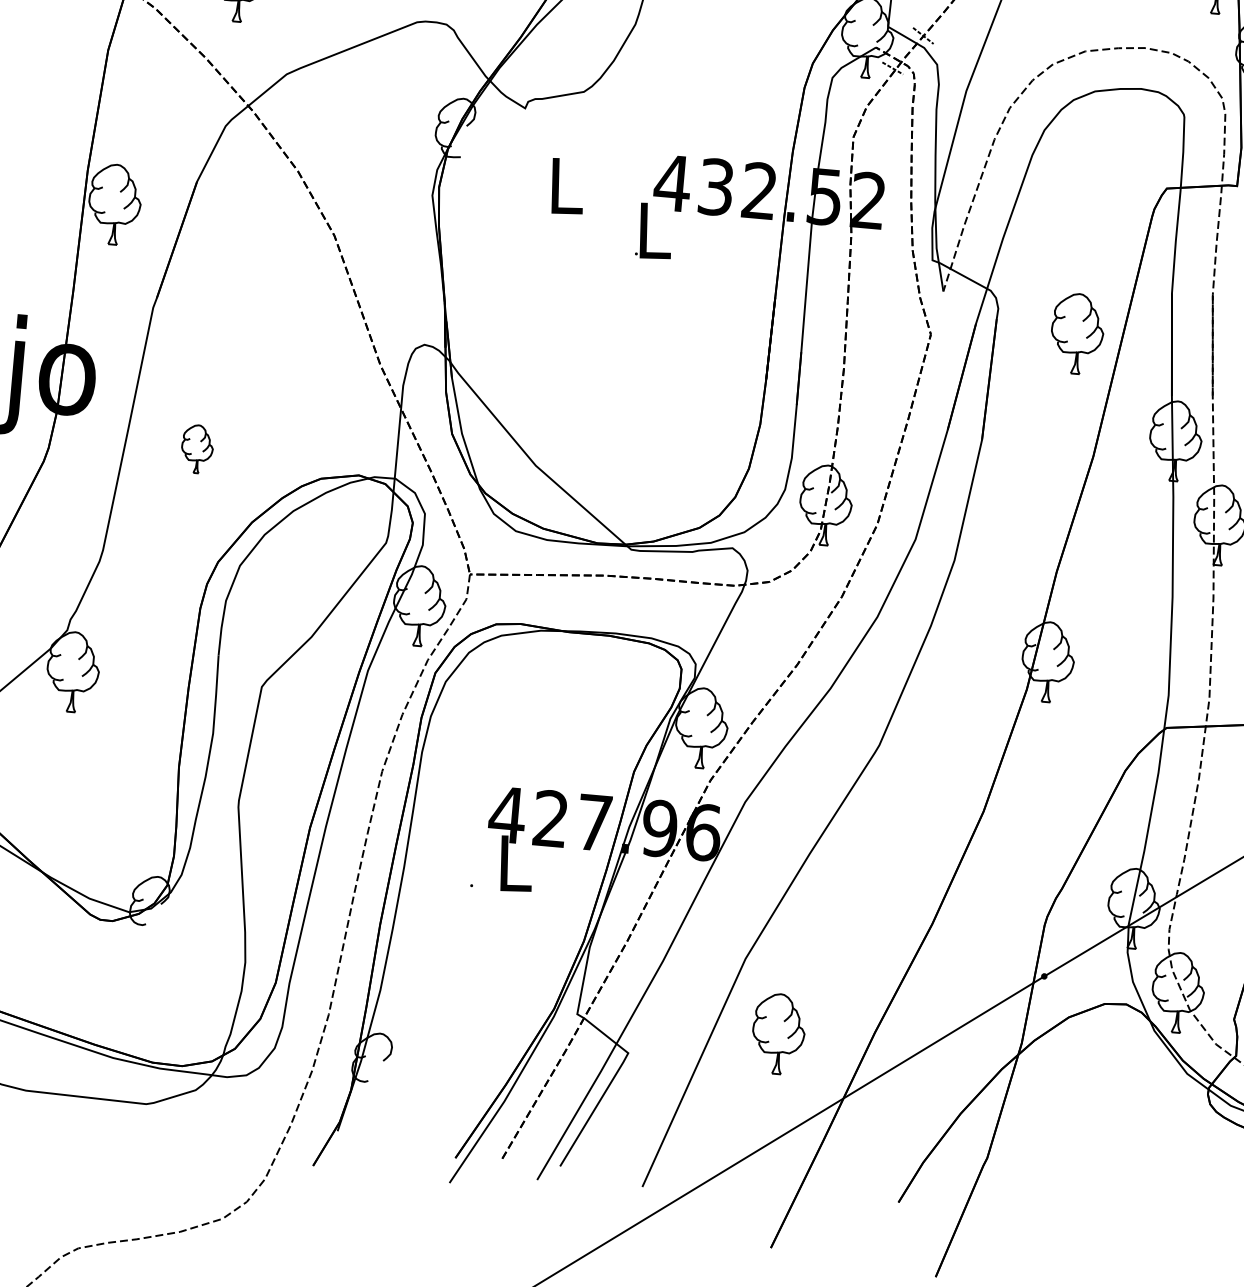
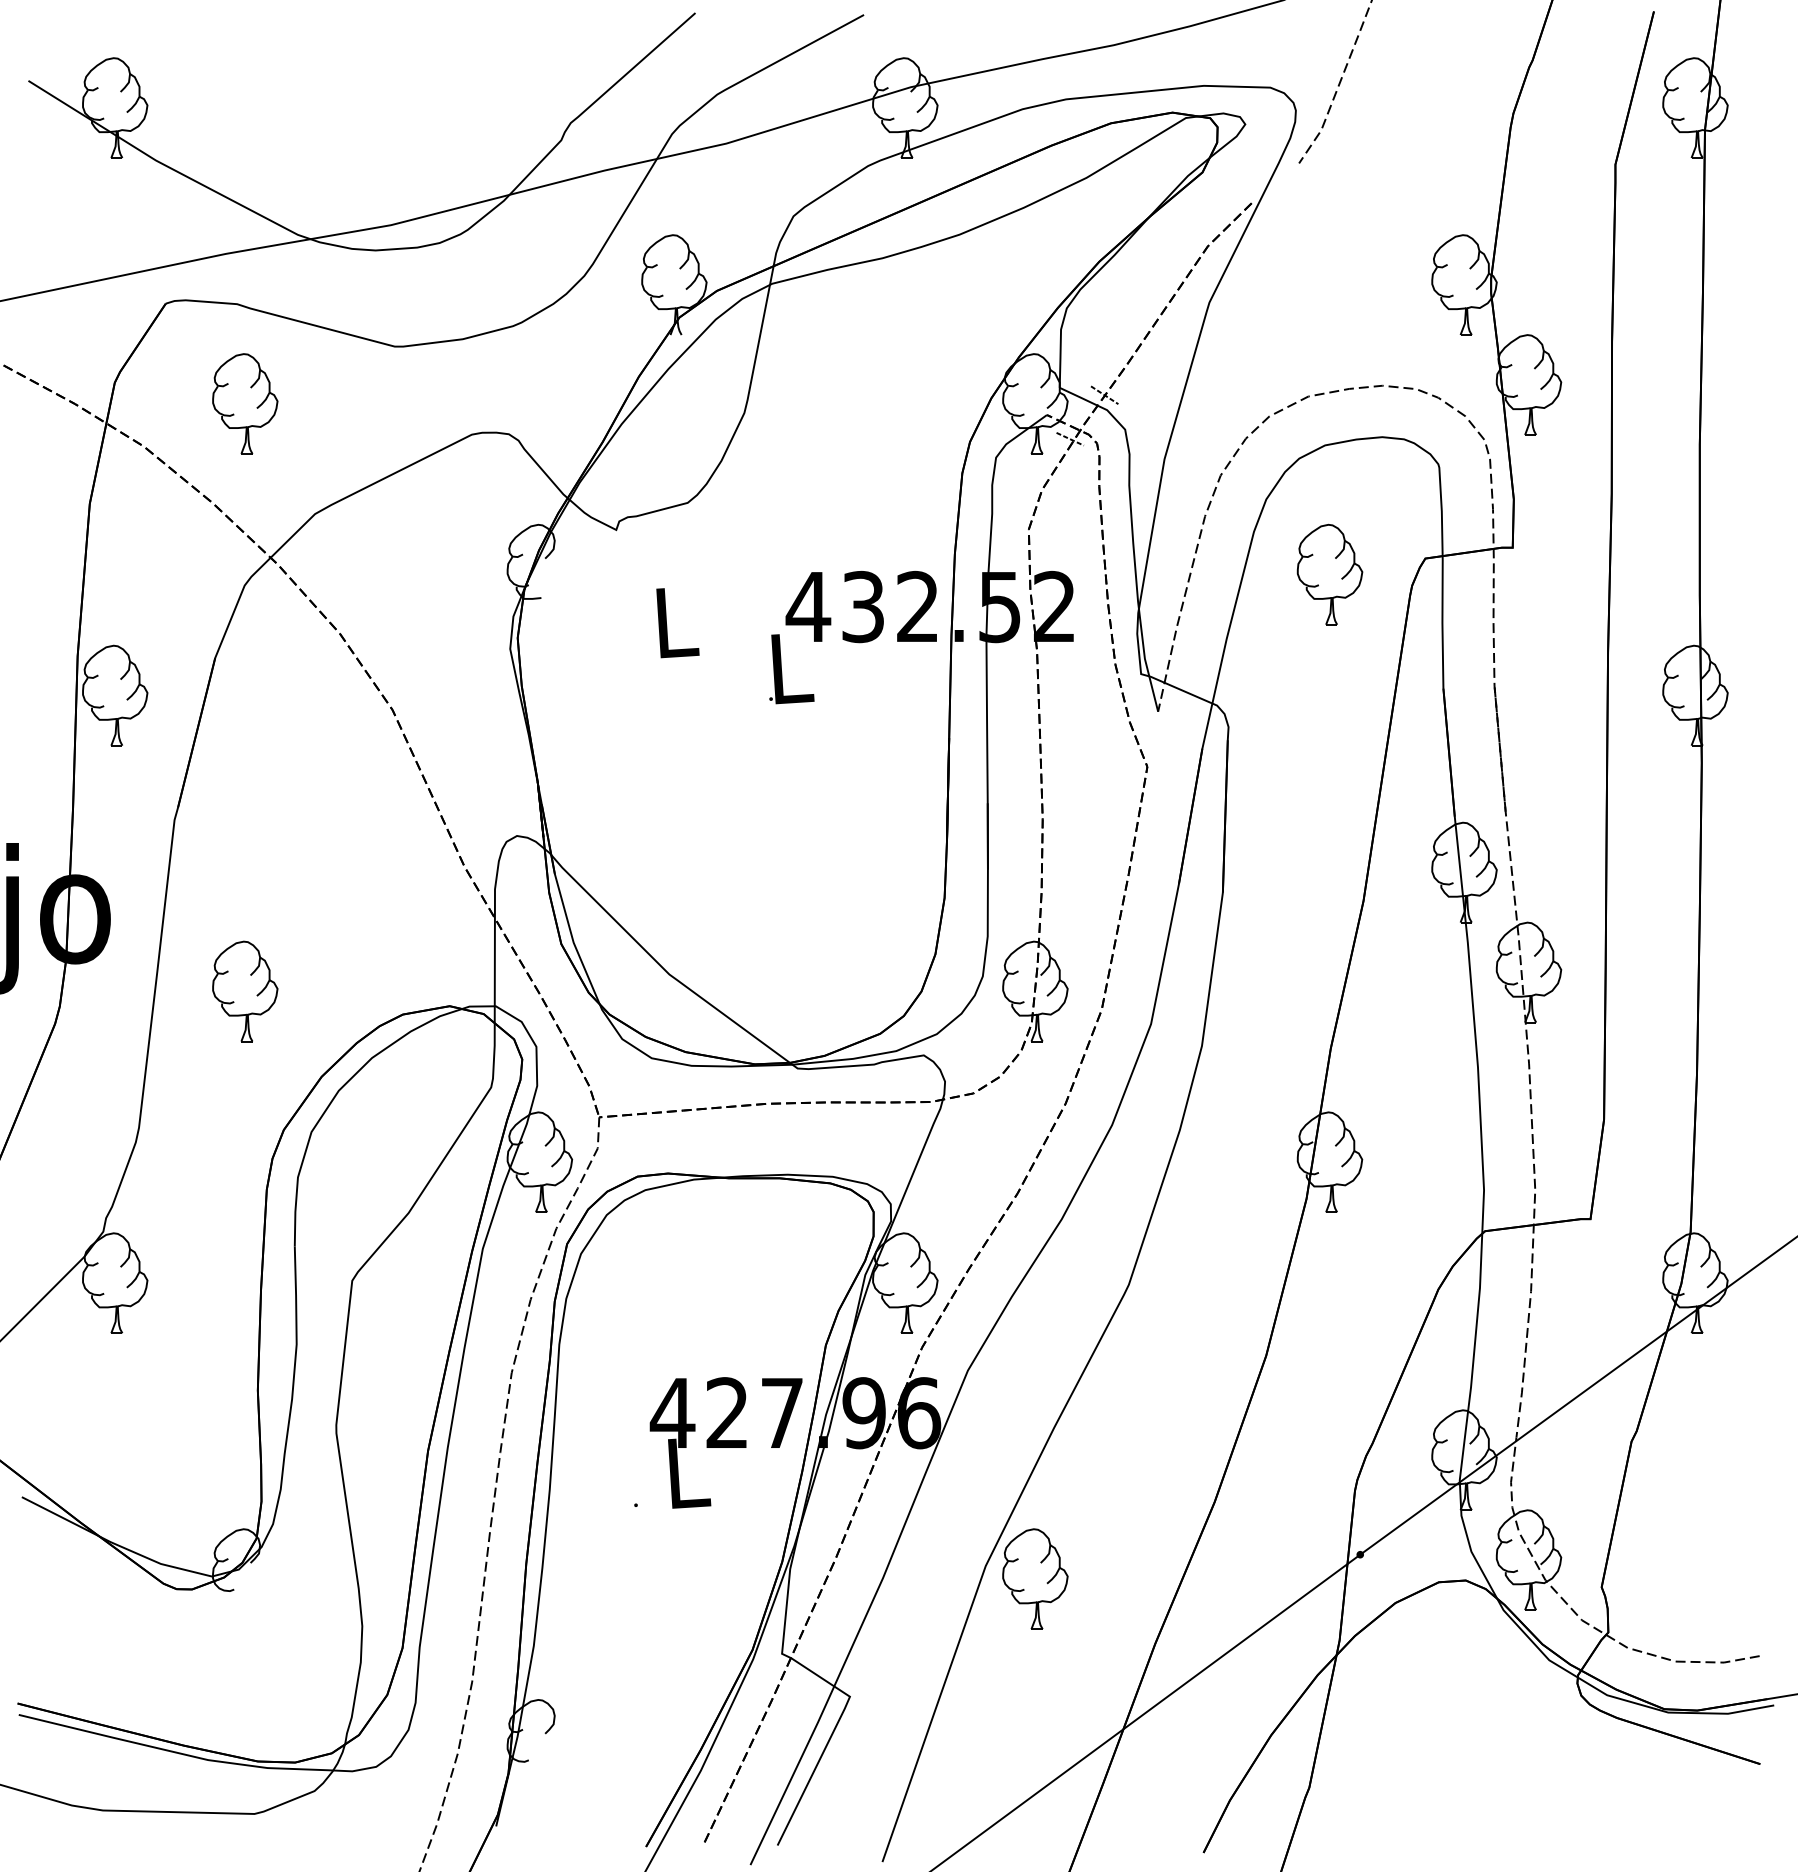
part: (1077, 333) -> (1329, 574), moved
part: (197, 449) -> (245, 991), size x1.67
part: (778, 1033) -> (1035, 1578), moved

